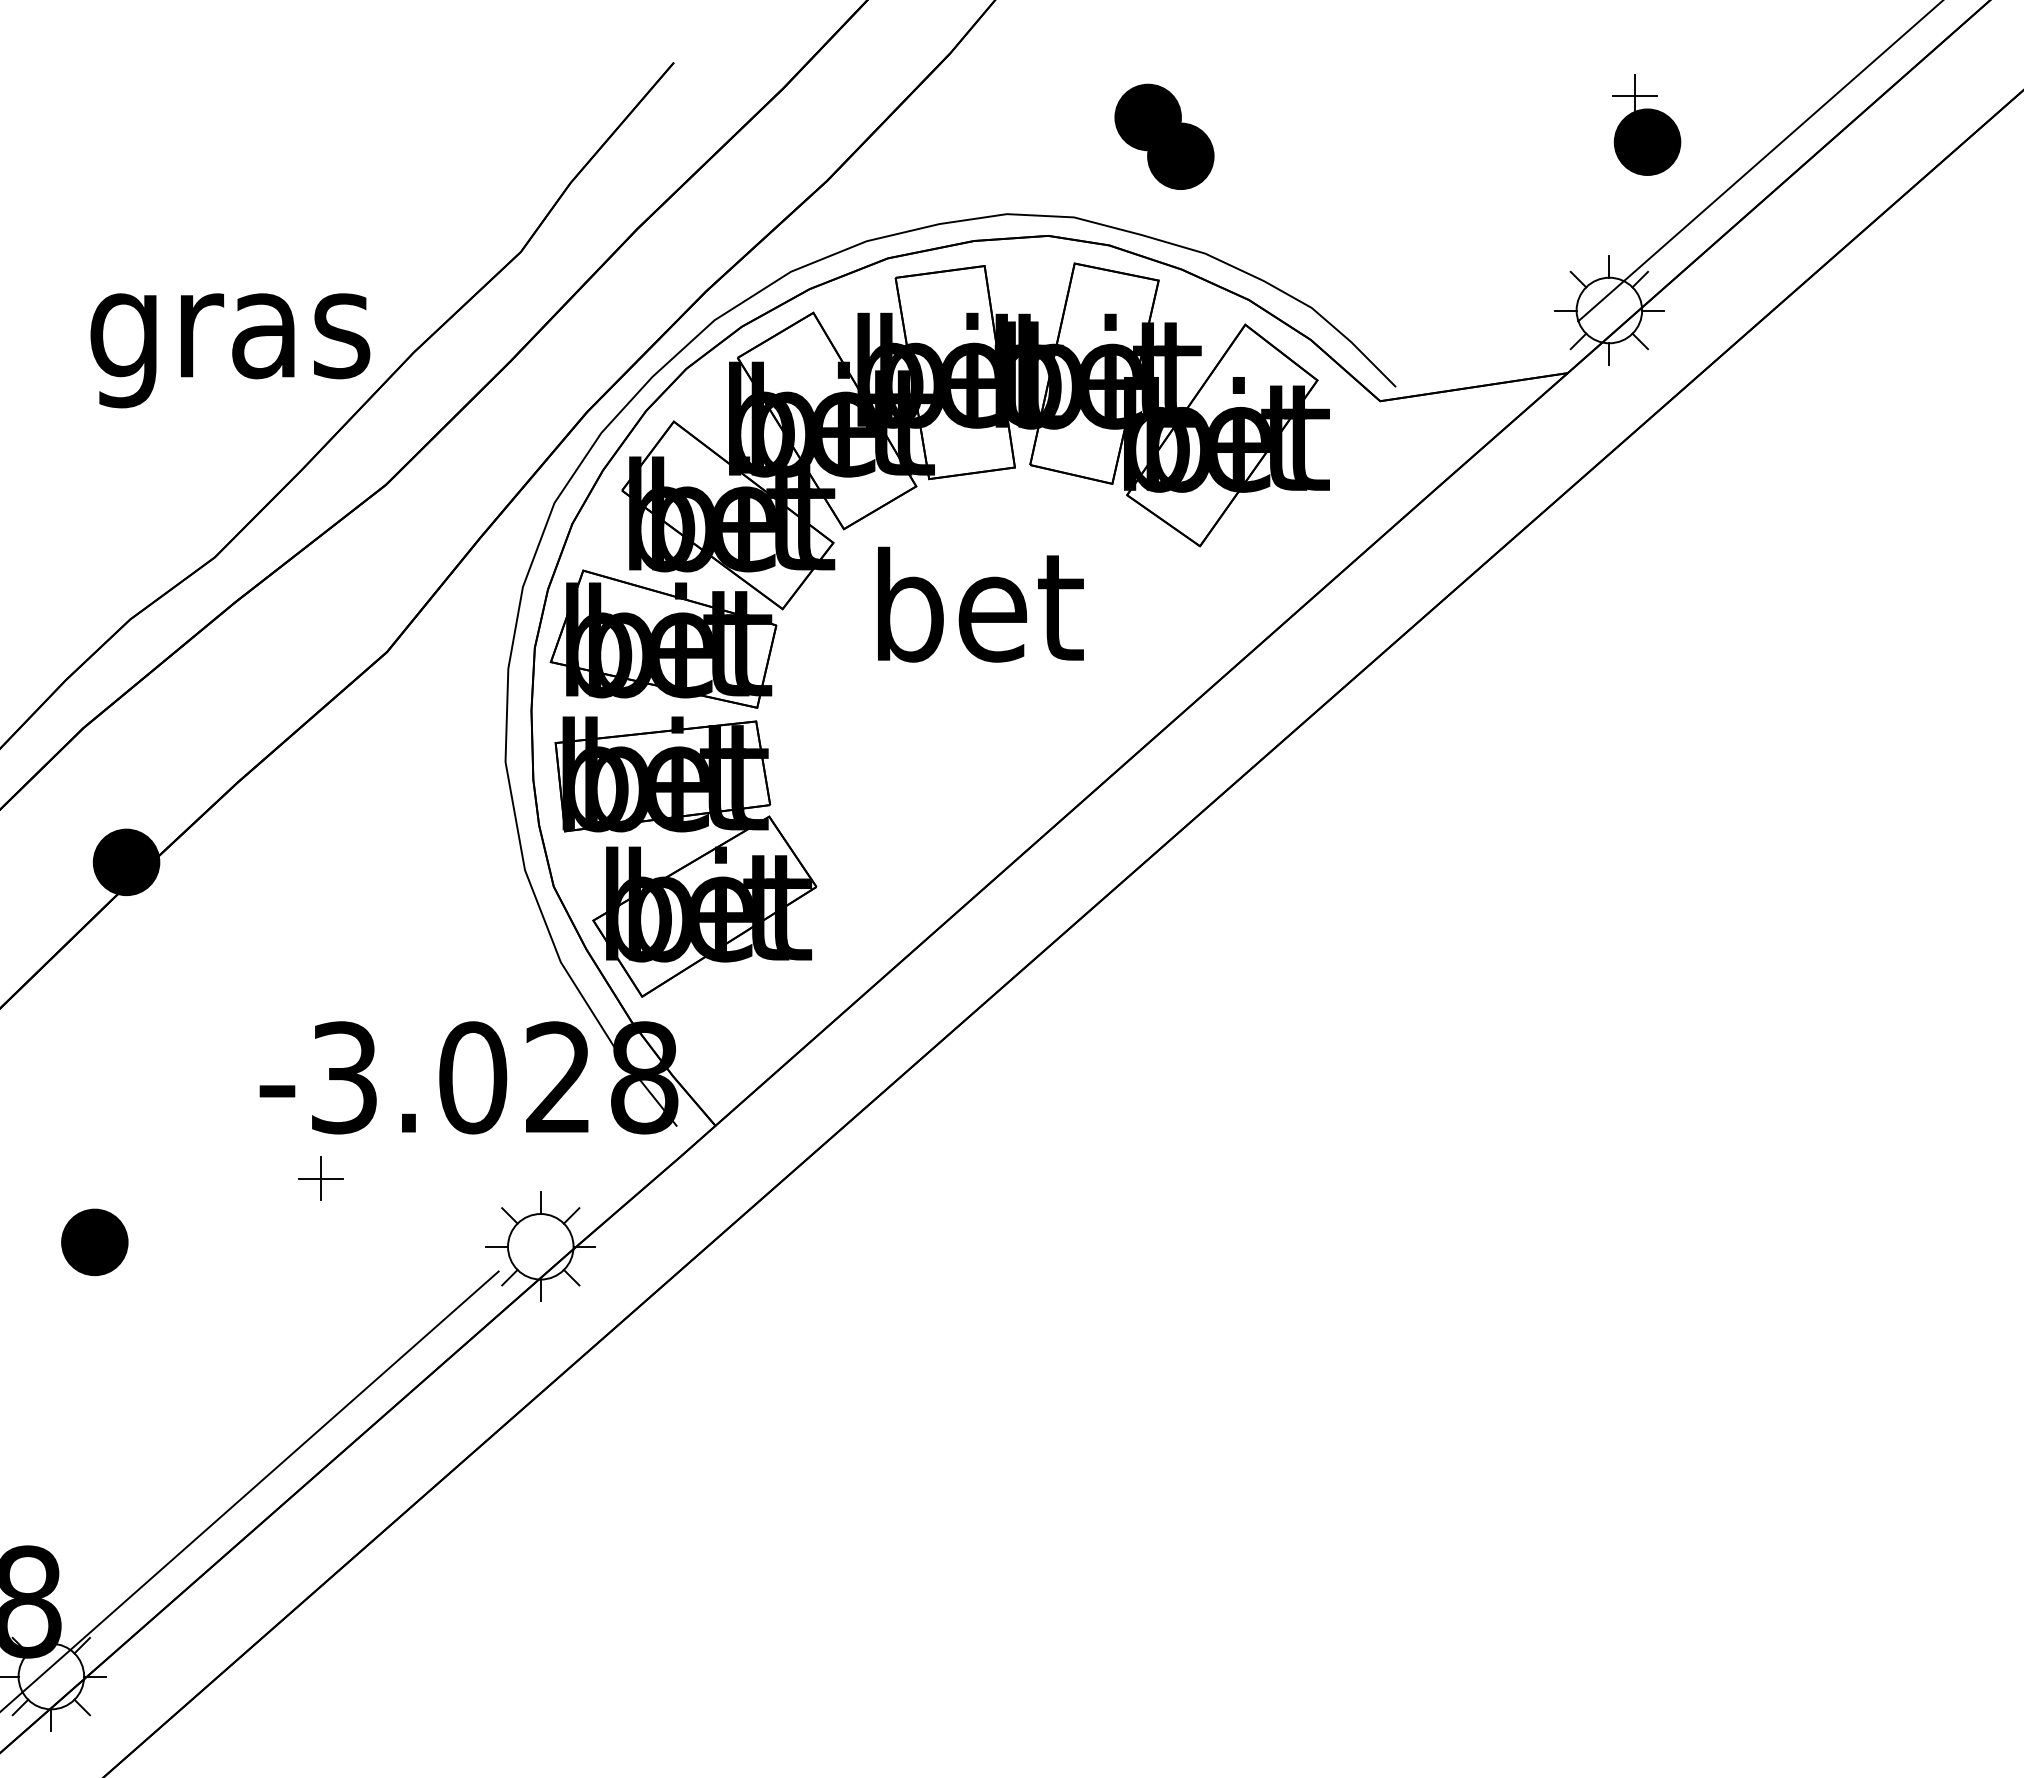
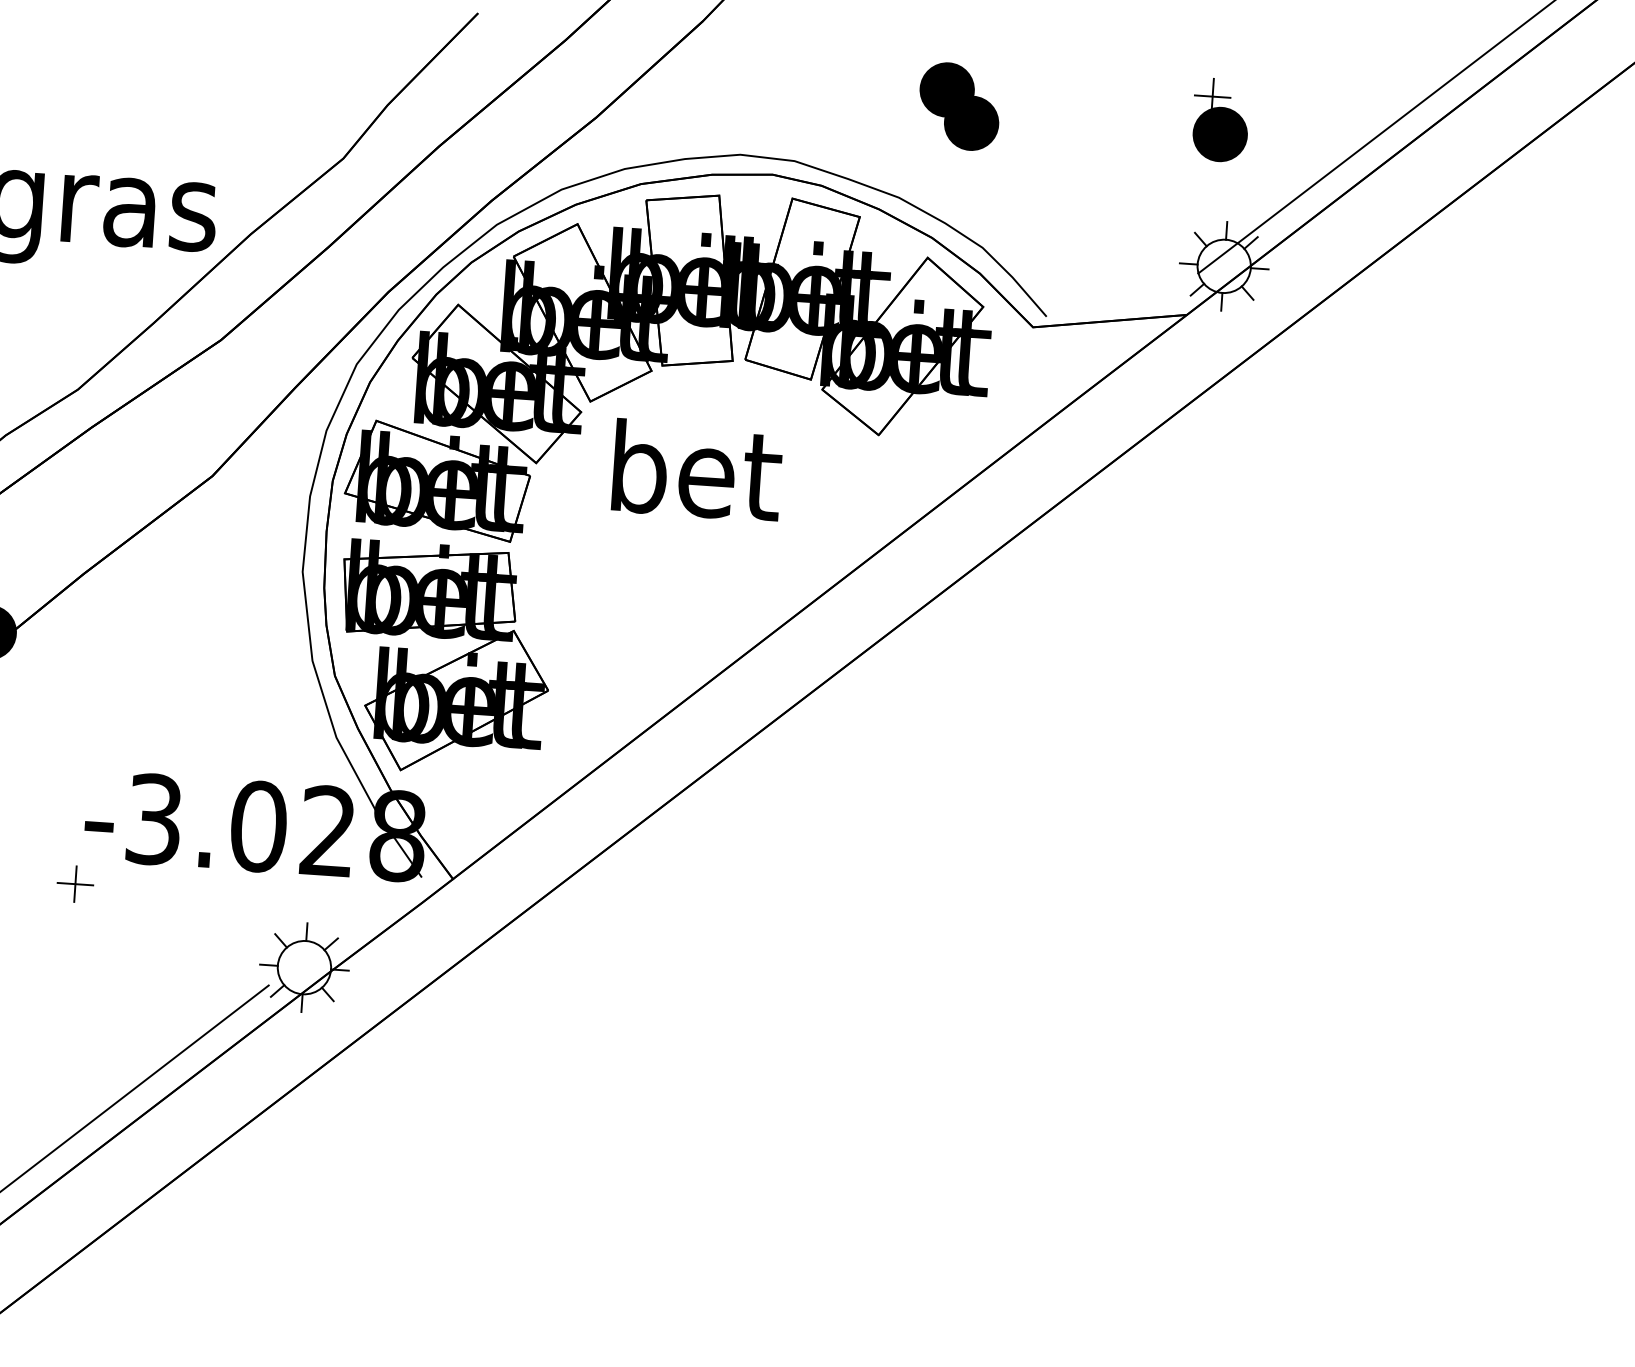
part: (1646, 124) -> (1220, 120), moved
part: (1164, 136) -> (959, 106), moved
part: (320, 1178) -> (74, 884), moved

